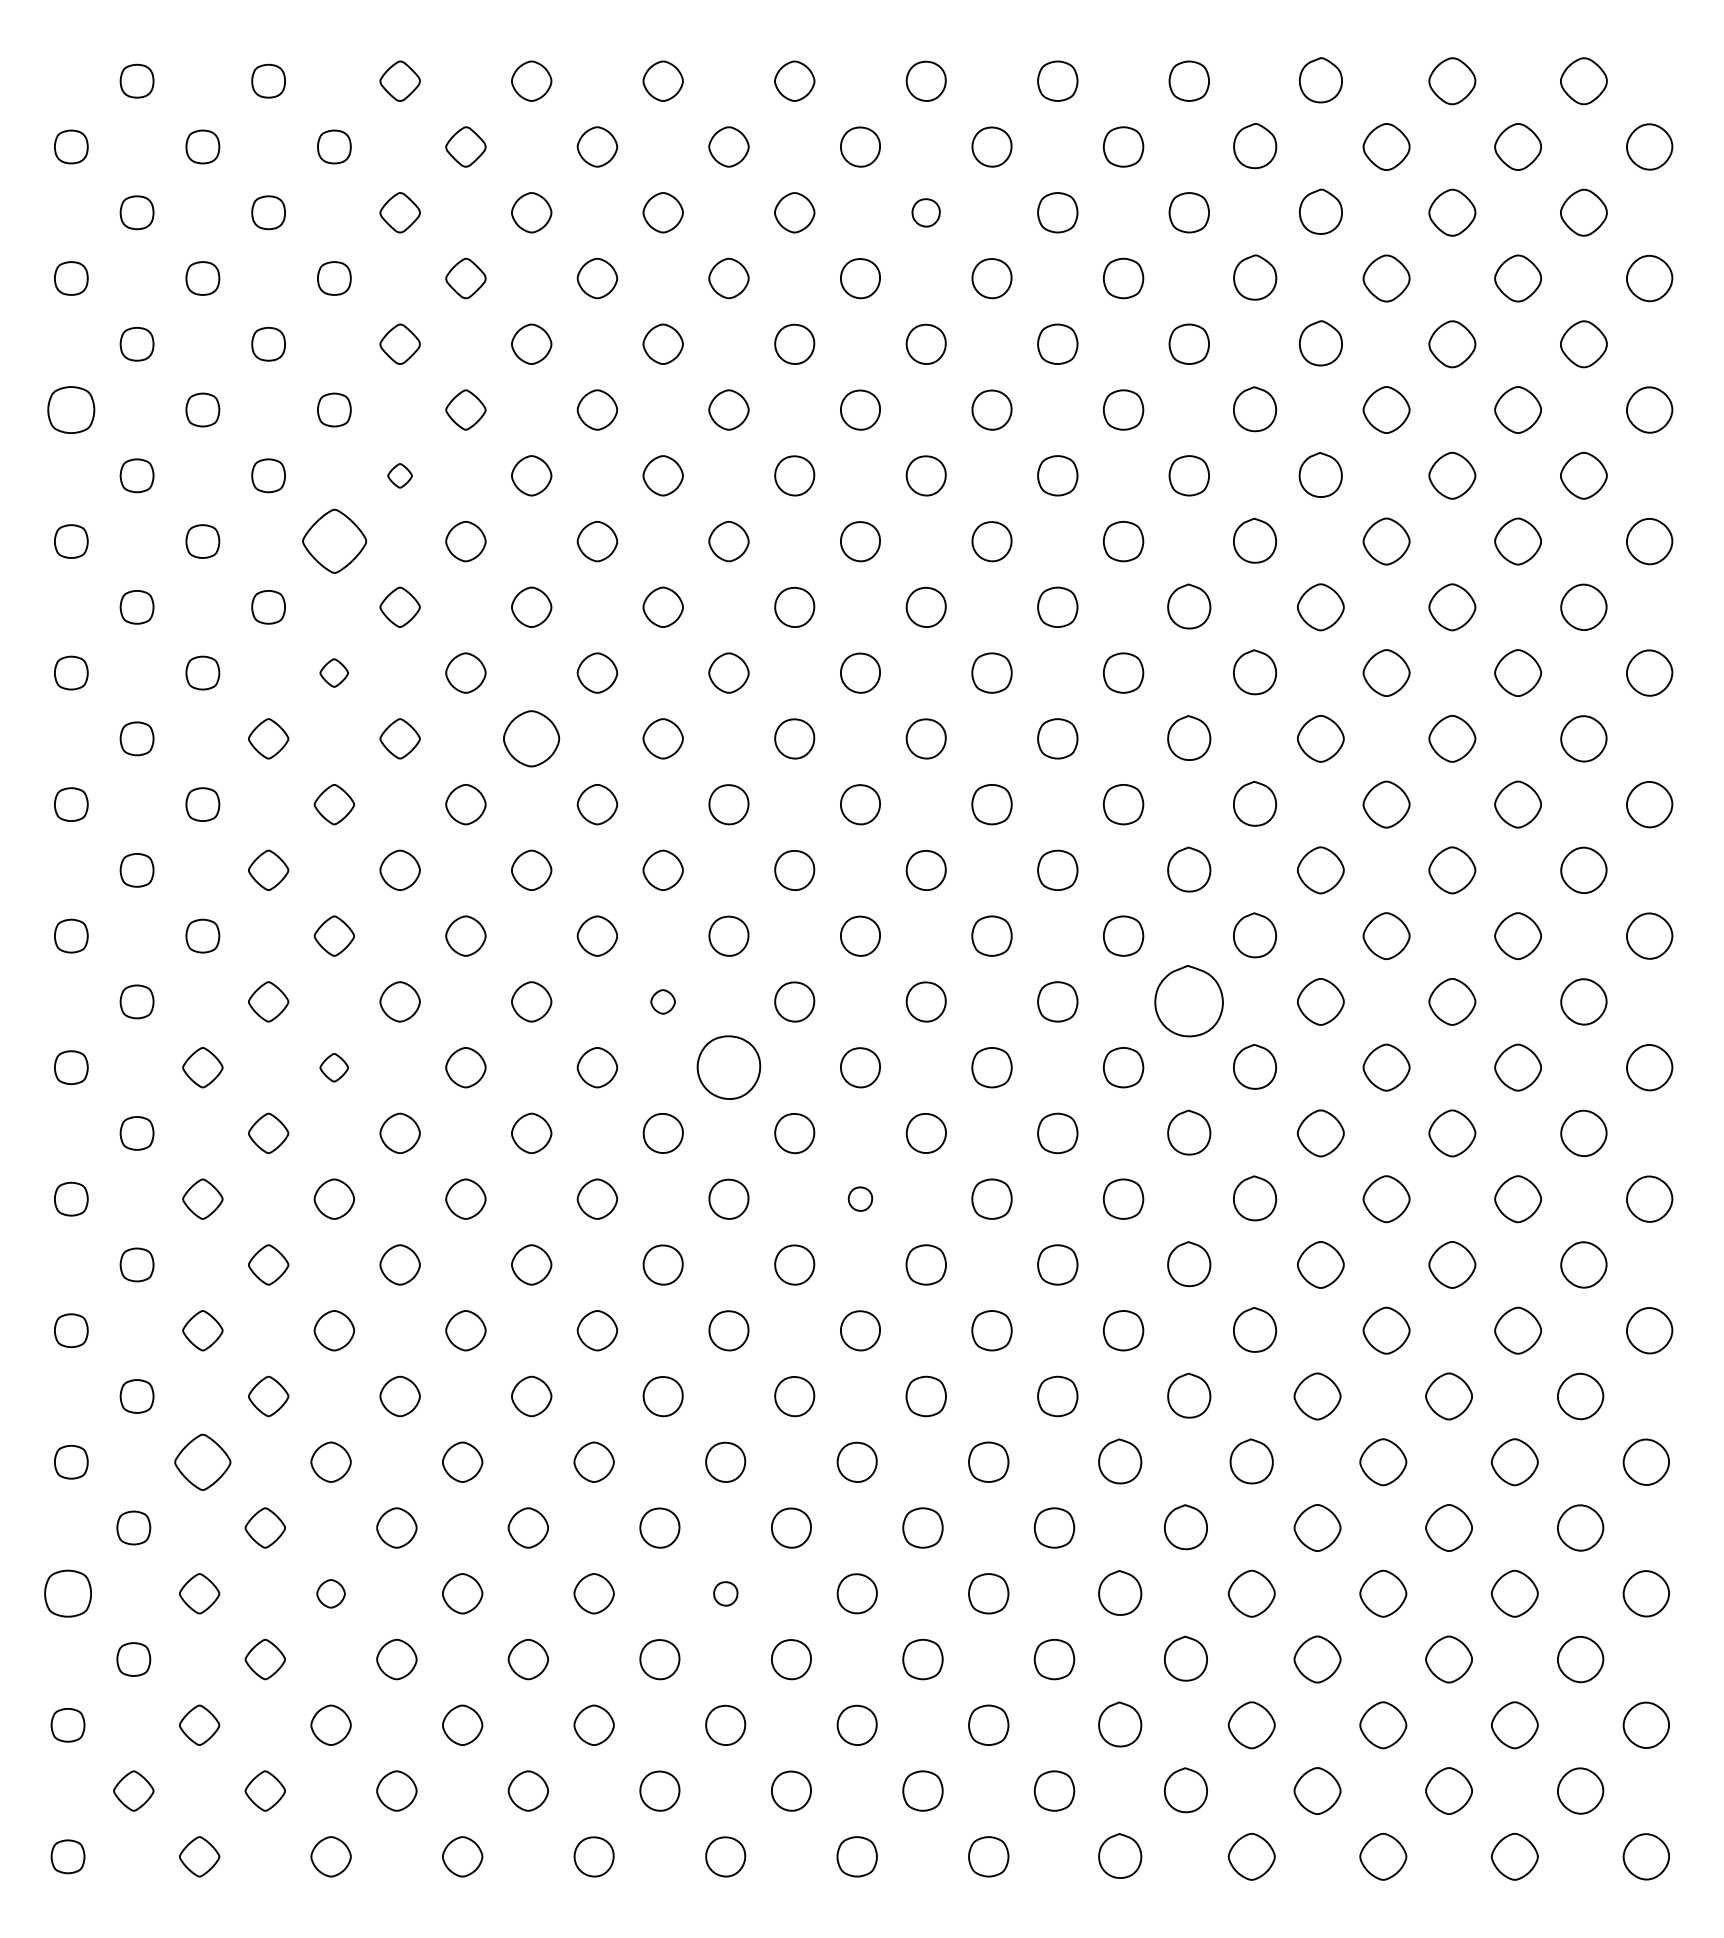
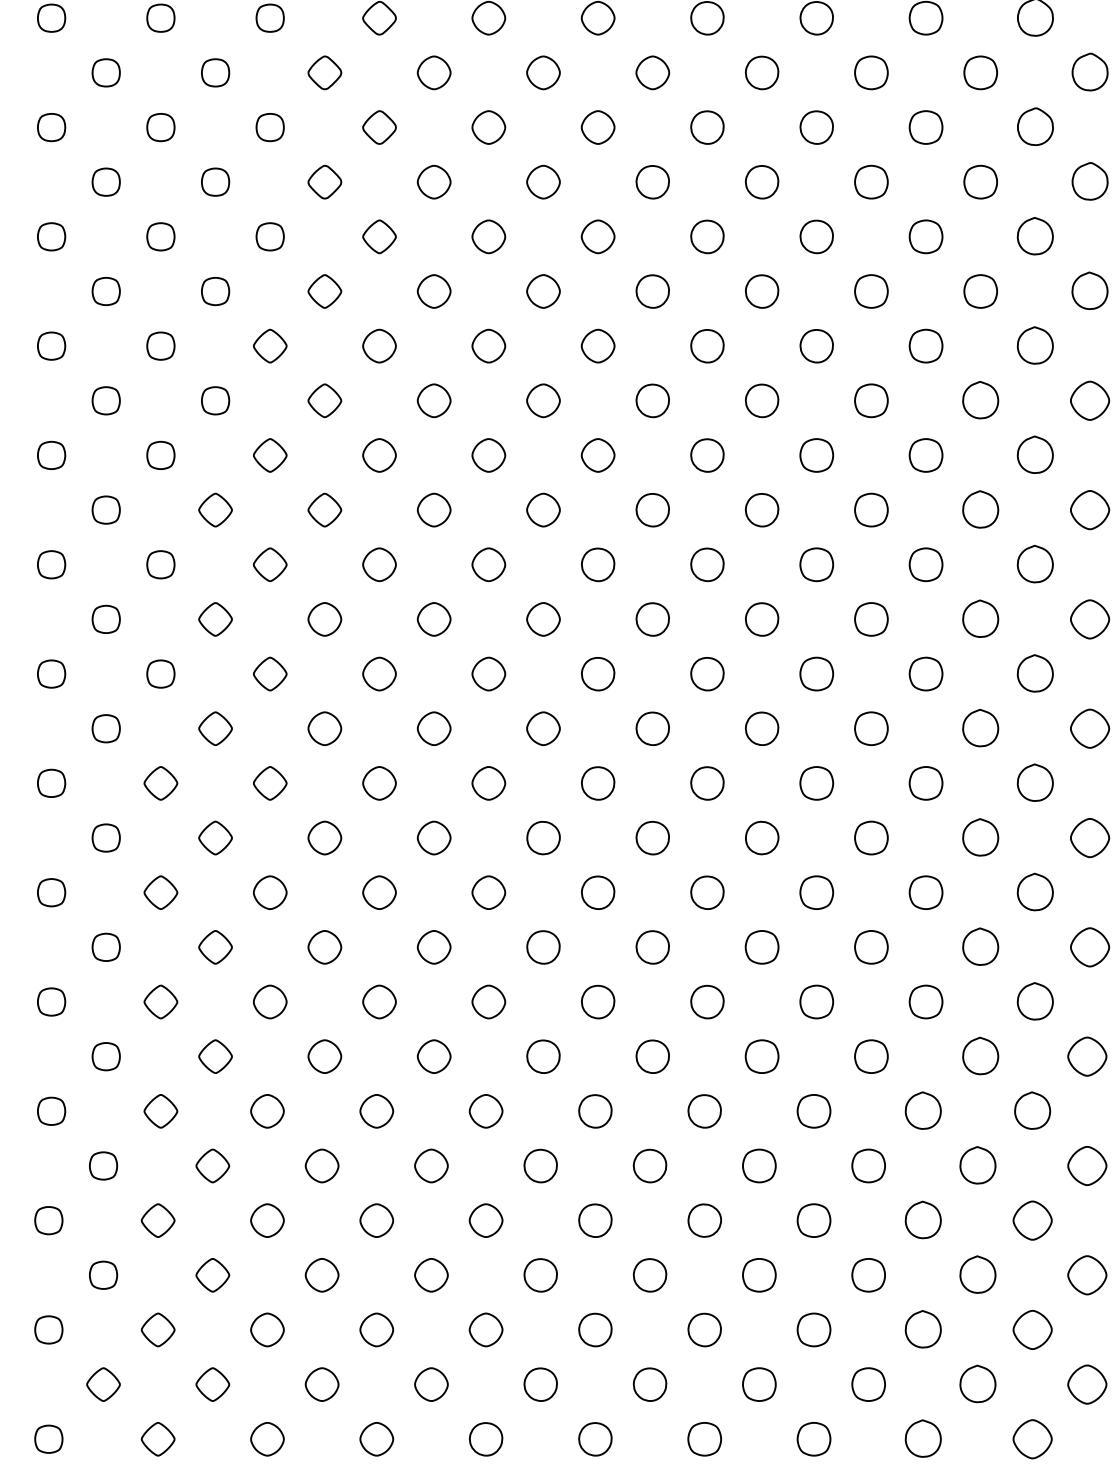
part: (925, 212) -> (761, 72), size x1.43
part: (71, 409) -> (51, 236), size x0.71
part: (399, 475) -> (324, 291), size x1.67
part: (333, 541) -> (269, 346), size x0.62
part: (333, 672) -> (269, 454), size x1.43
part: (531, 738) -> (434, 509), size x0.71
part: (1189, 1000) -> (980, 727), size x0.62
part: (662, 1001) -> (542, 728), size x1.67
part: (333, 1067) -> (269, 783), size x1.43
part: (728, 1067) -> (597, 783), size x0.62
part: (860, 1198) -> (707, 892), size x1.67
part: (202, 1461) -> (160, 1110), size x0.71
part: (67, 1593) -> (48, 1220), size x0.71
part: (330, 1593) -> (266, 1220), size x1.43
part: (725, 1593) -> (595, 1220), size x1.67

